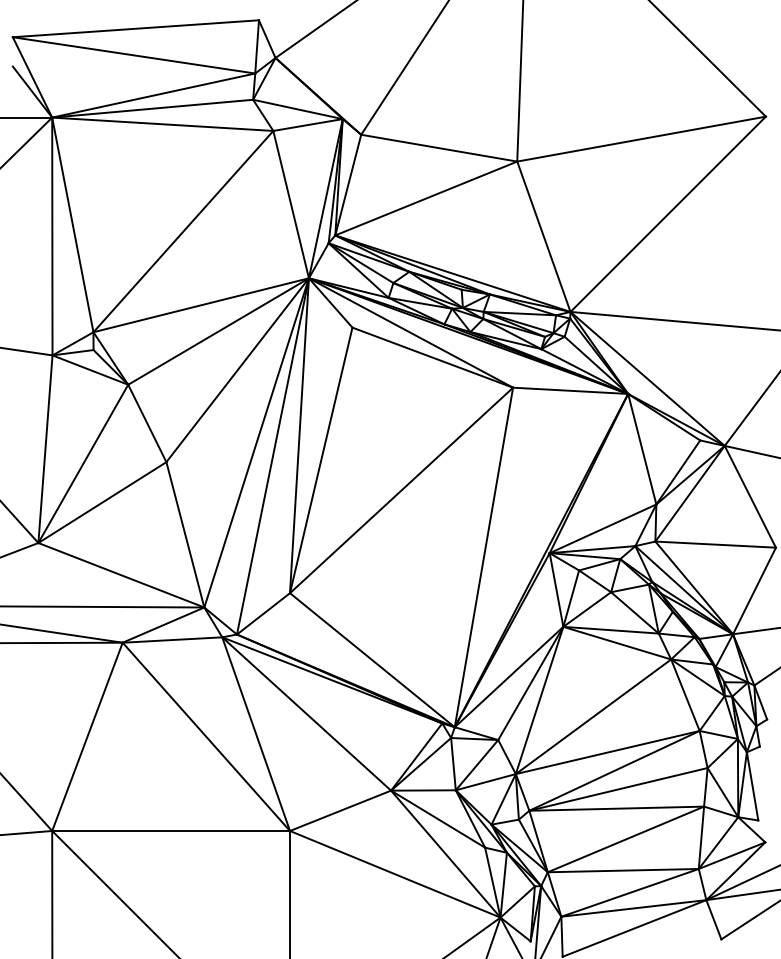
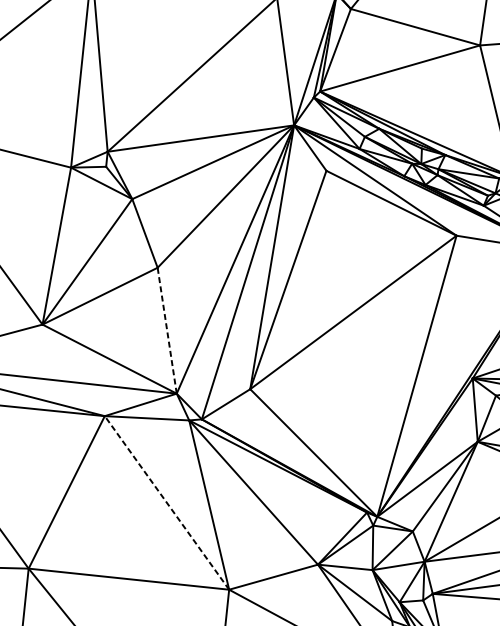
line: (185, 534) -> (167, 330), solid -> dashed
line: (206, 736) -> (167, 502), solid -> dashed

